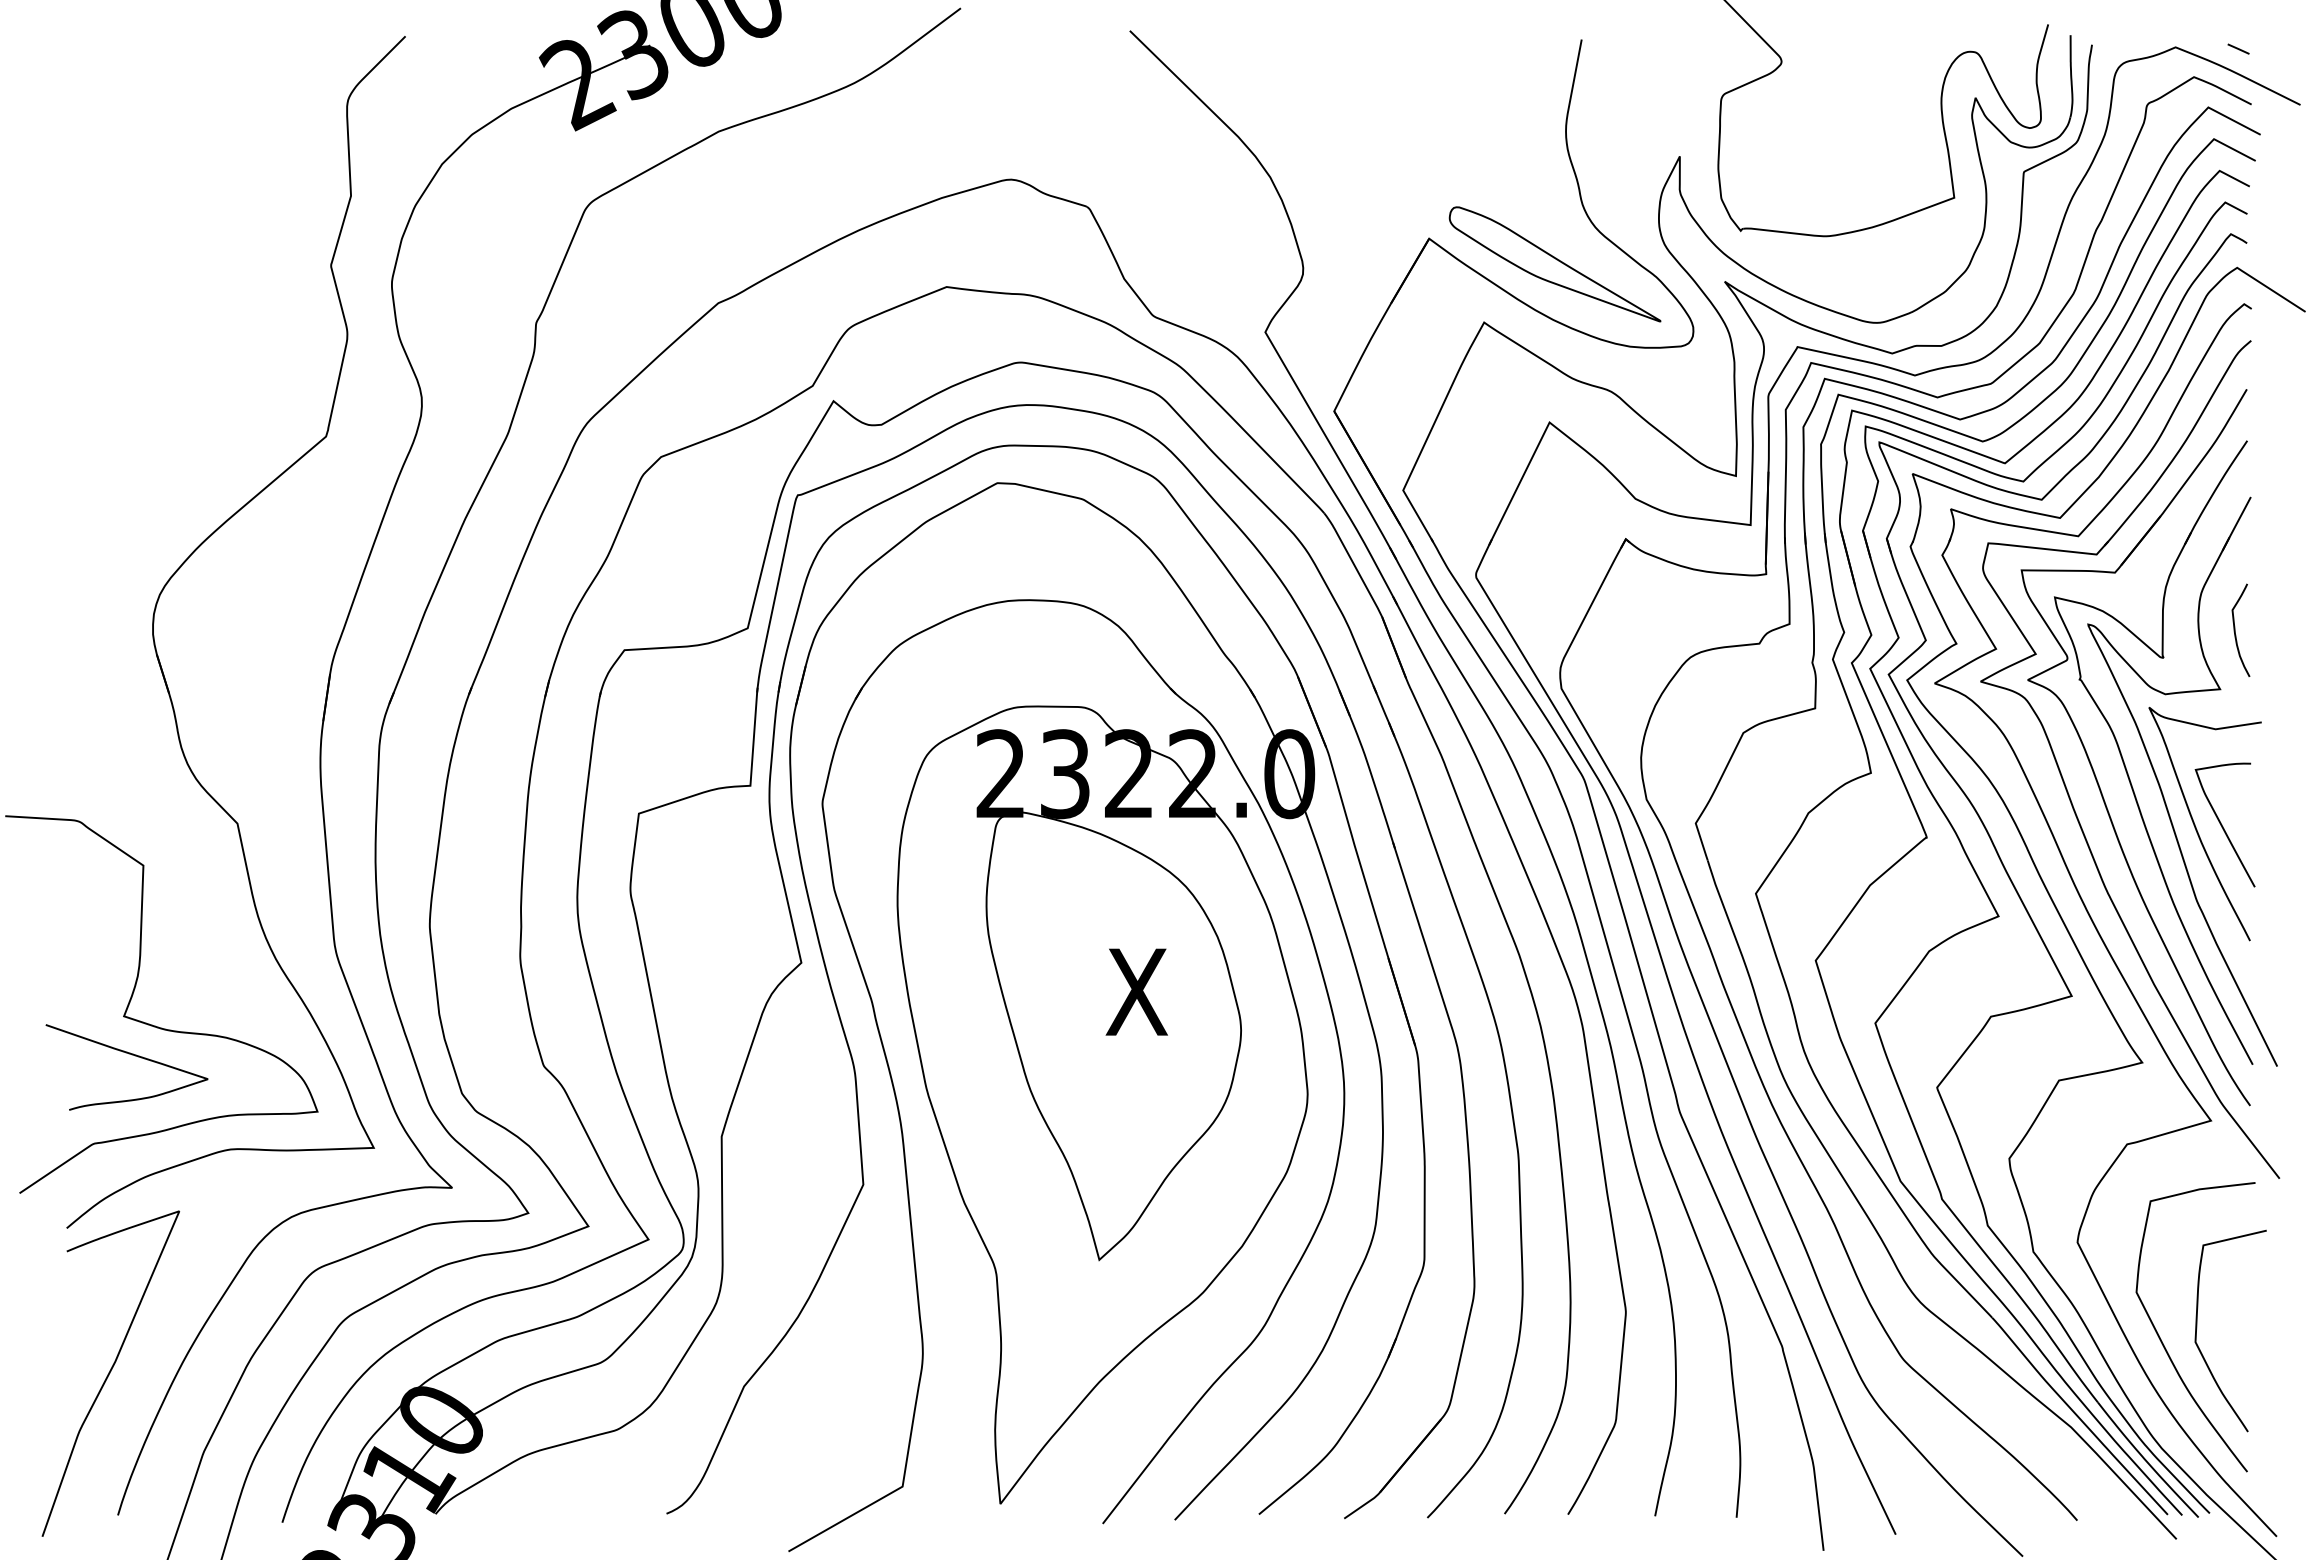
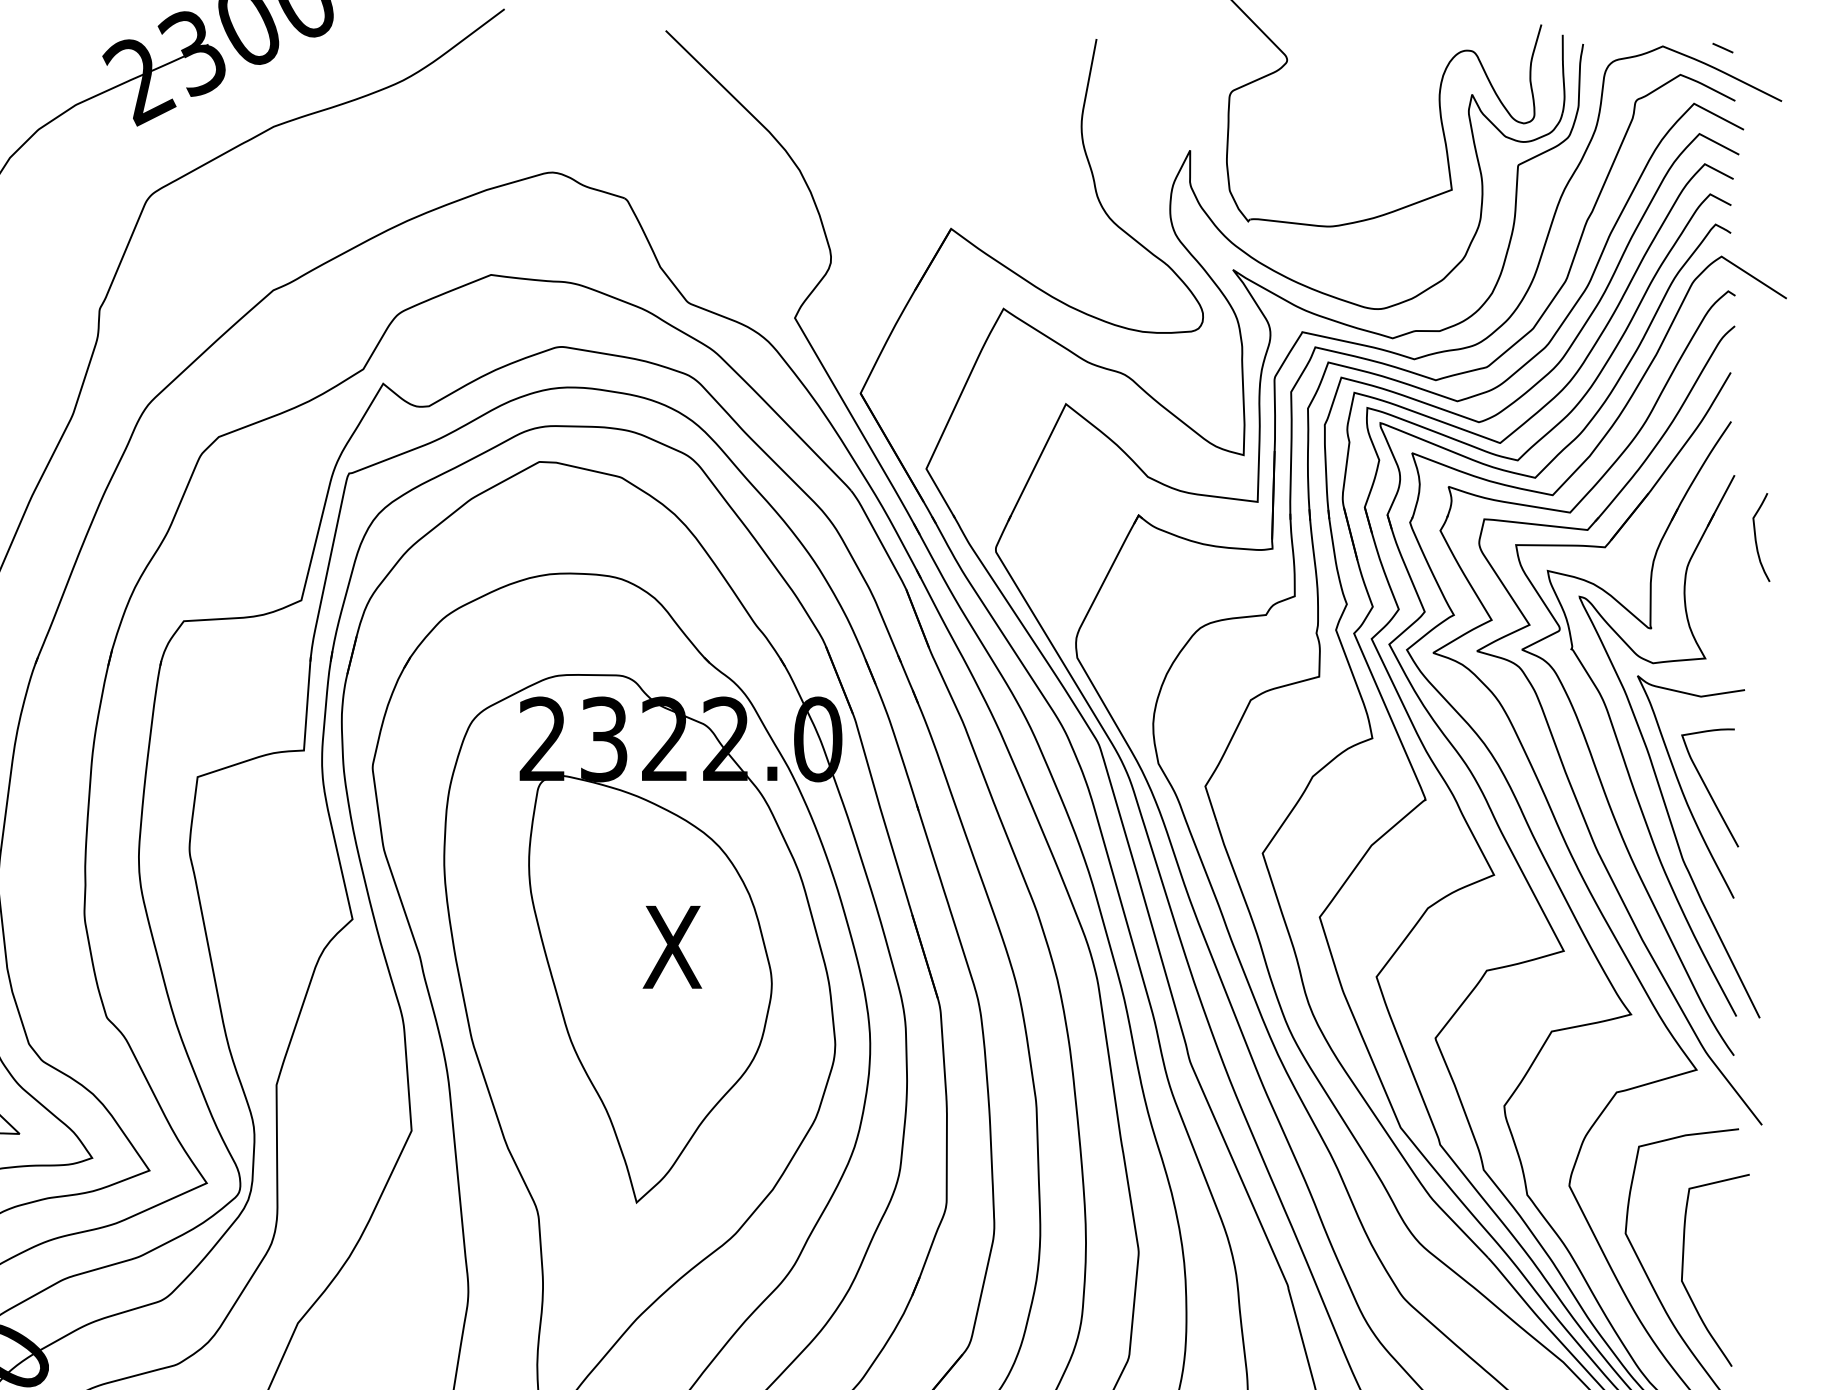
part: (1554, 264) -> (1070, 253), removed
curve: (2235, 629) -> (1756, 536), moved

